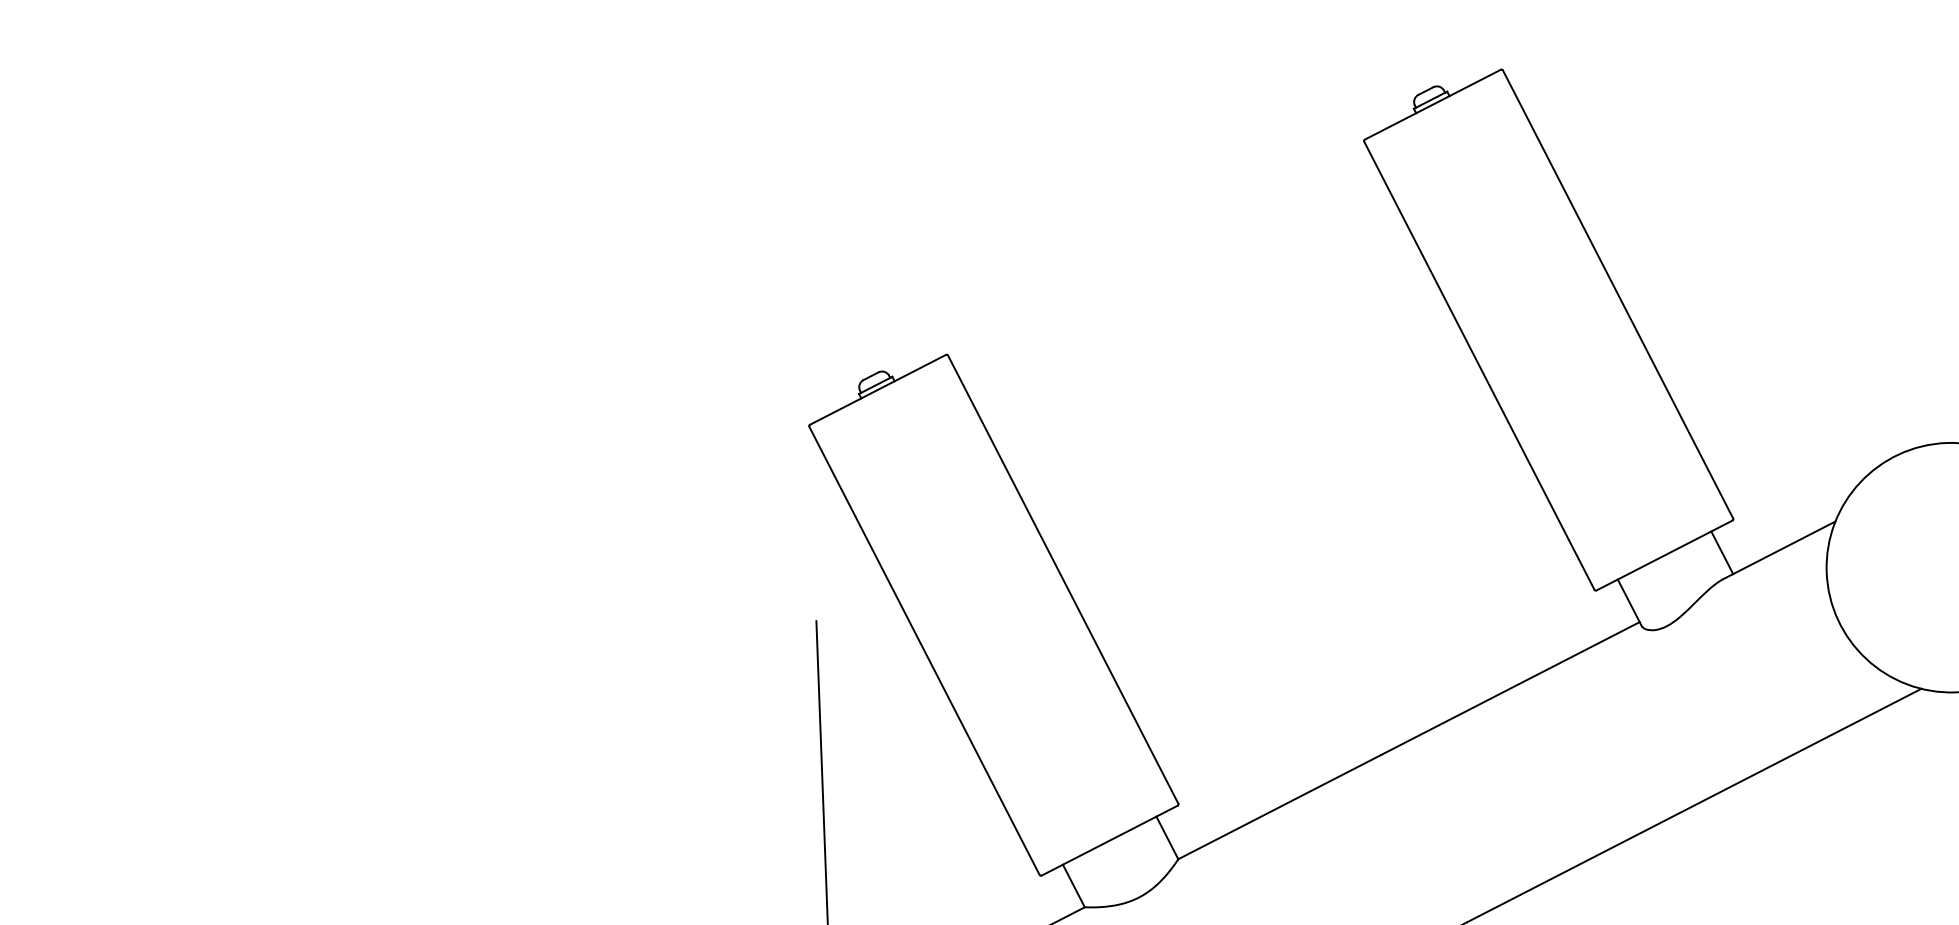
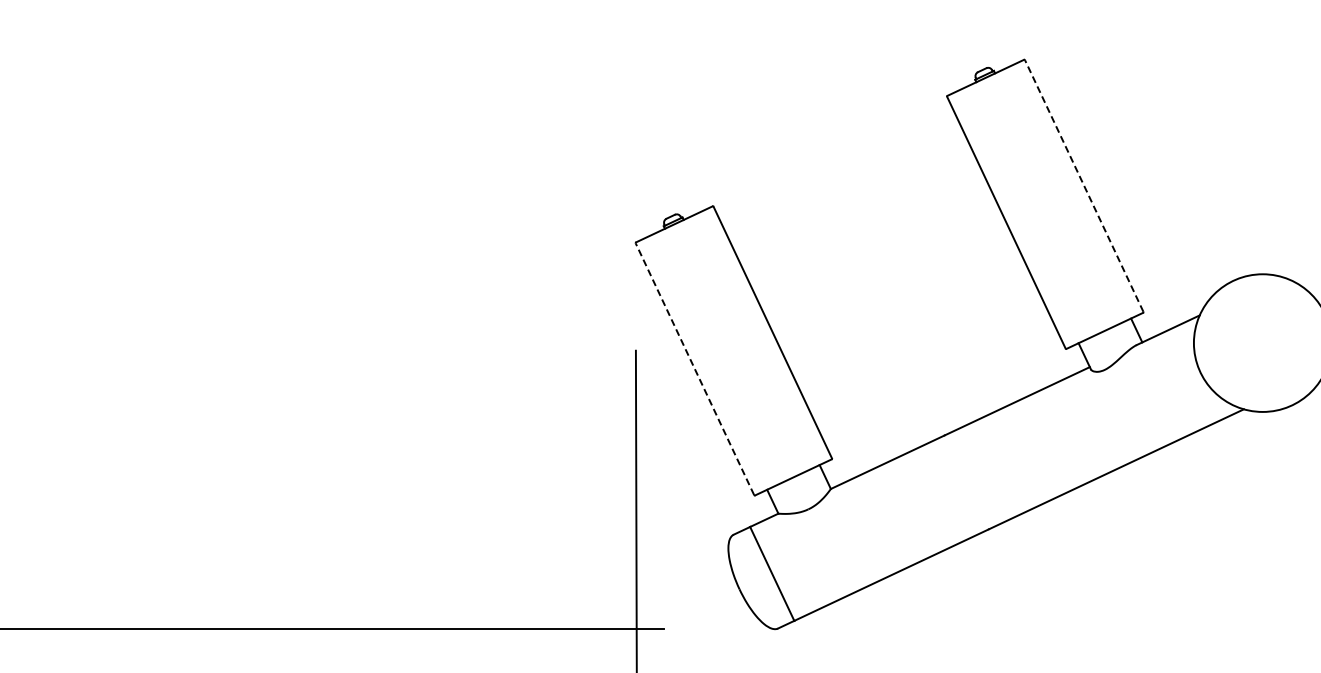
line: (1618, 295) -> (1084, 186), solid -> dashed
line: (923, 651) -> (694, 369), solid -> dashed

